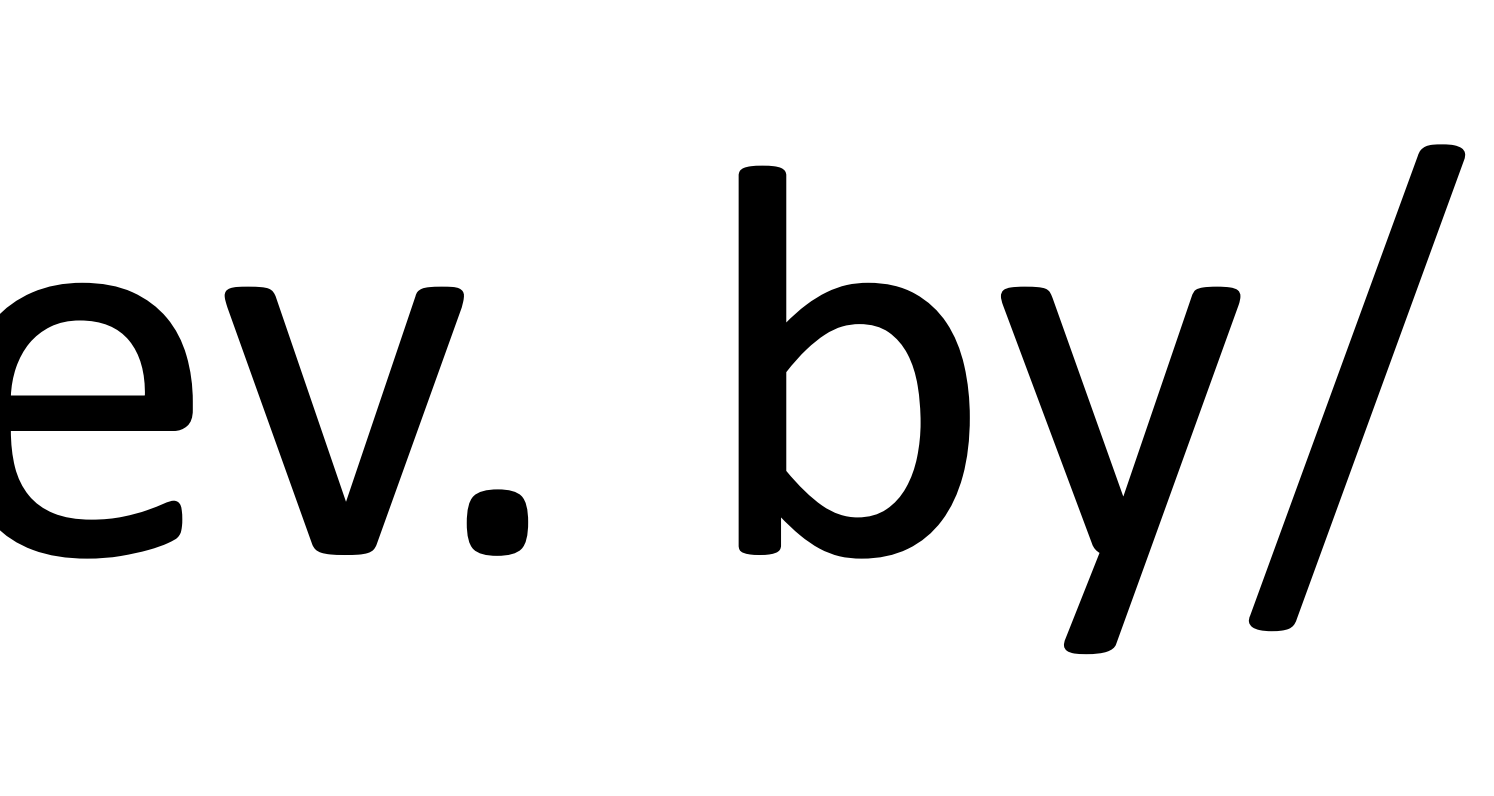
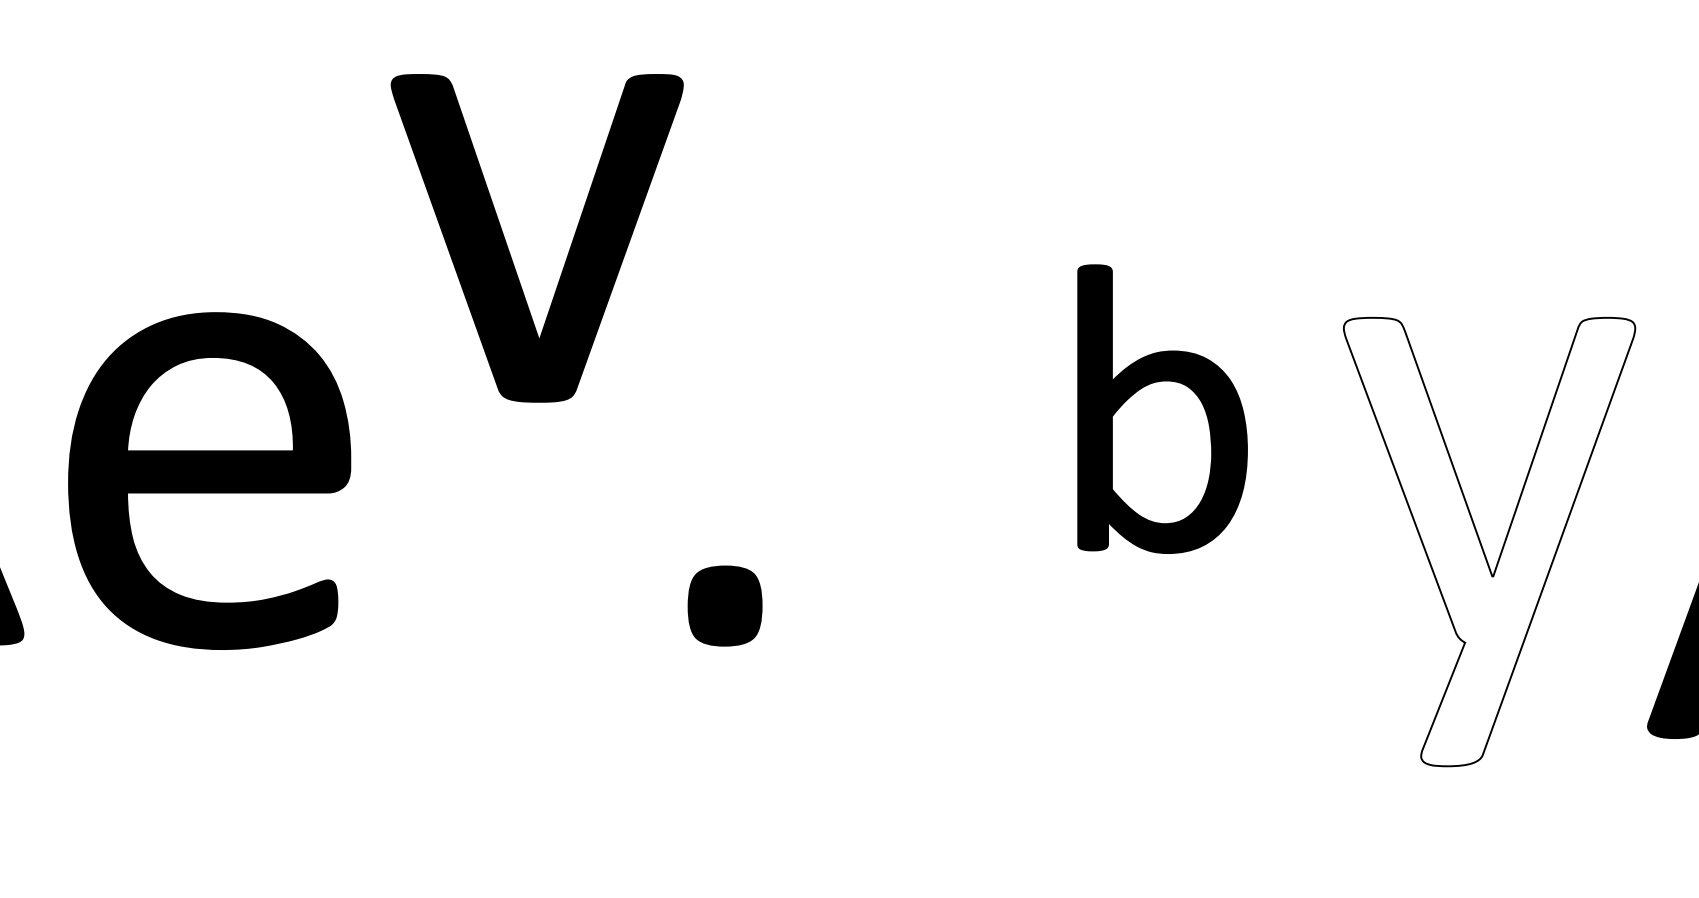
part: (853, 361) -> (1161, 408), size x0.6
part: (320, 426) -> (508, 245), moved
fill: (1120, 470) -> (1489, 542), removed

